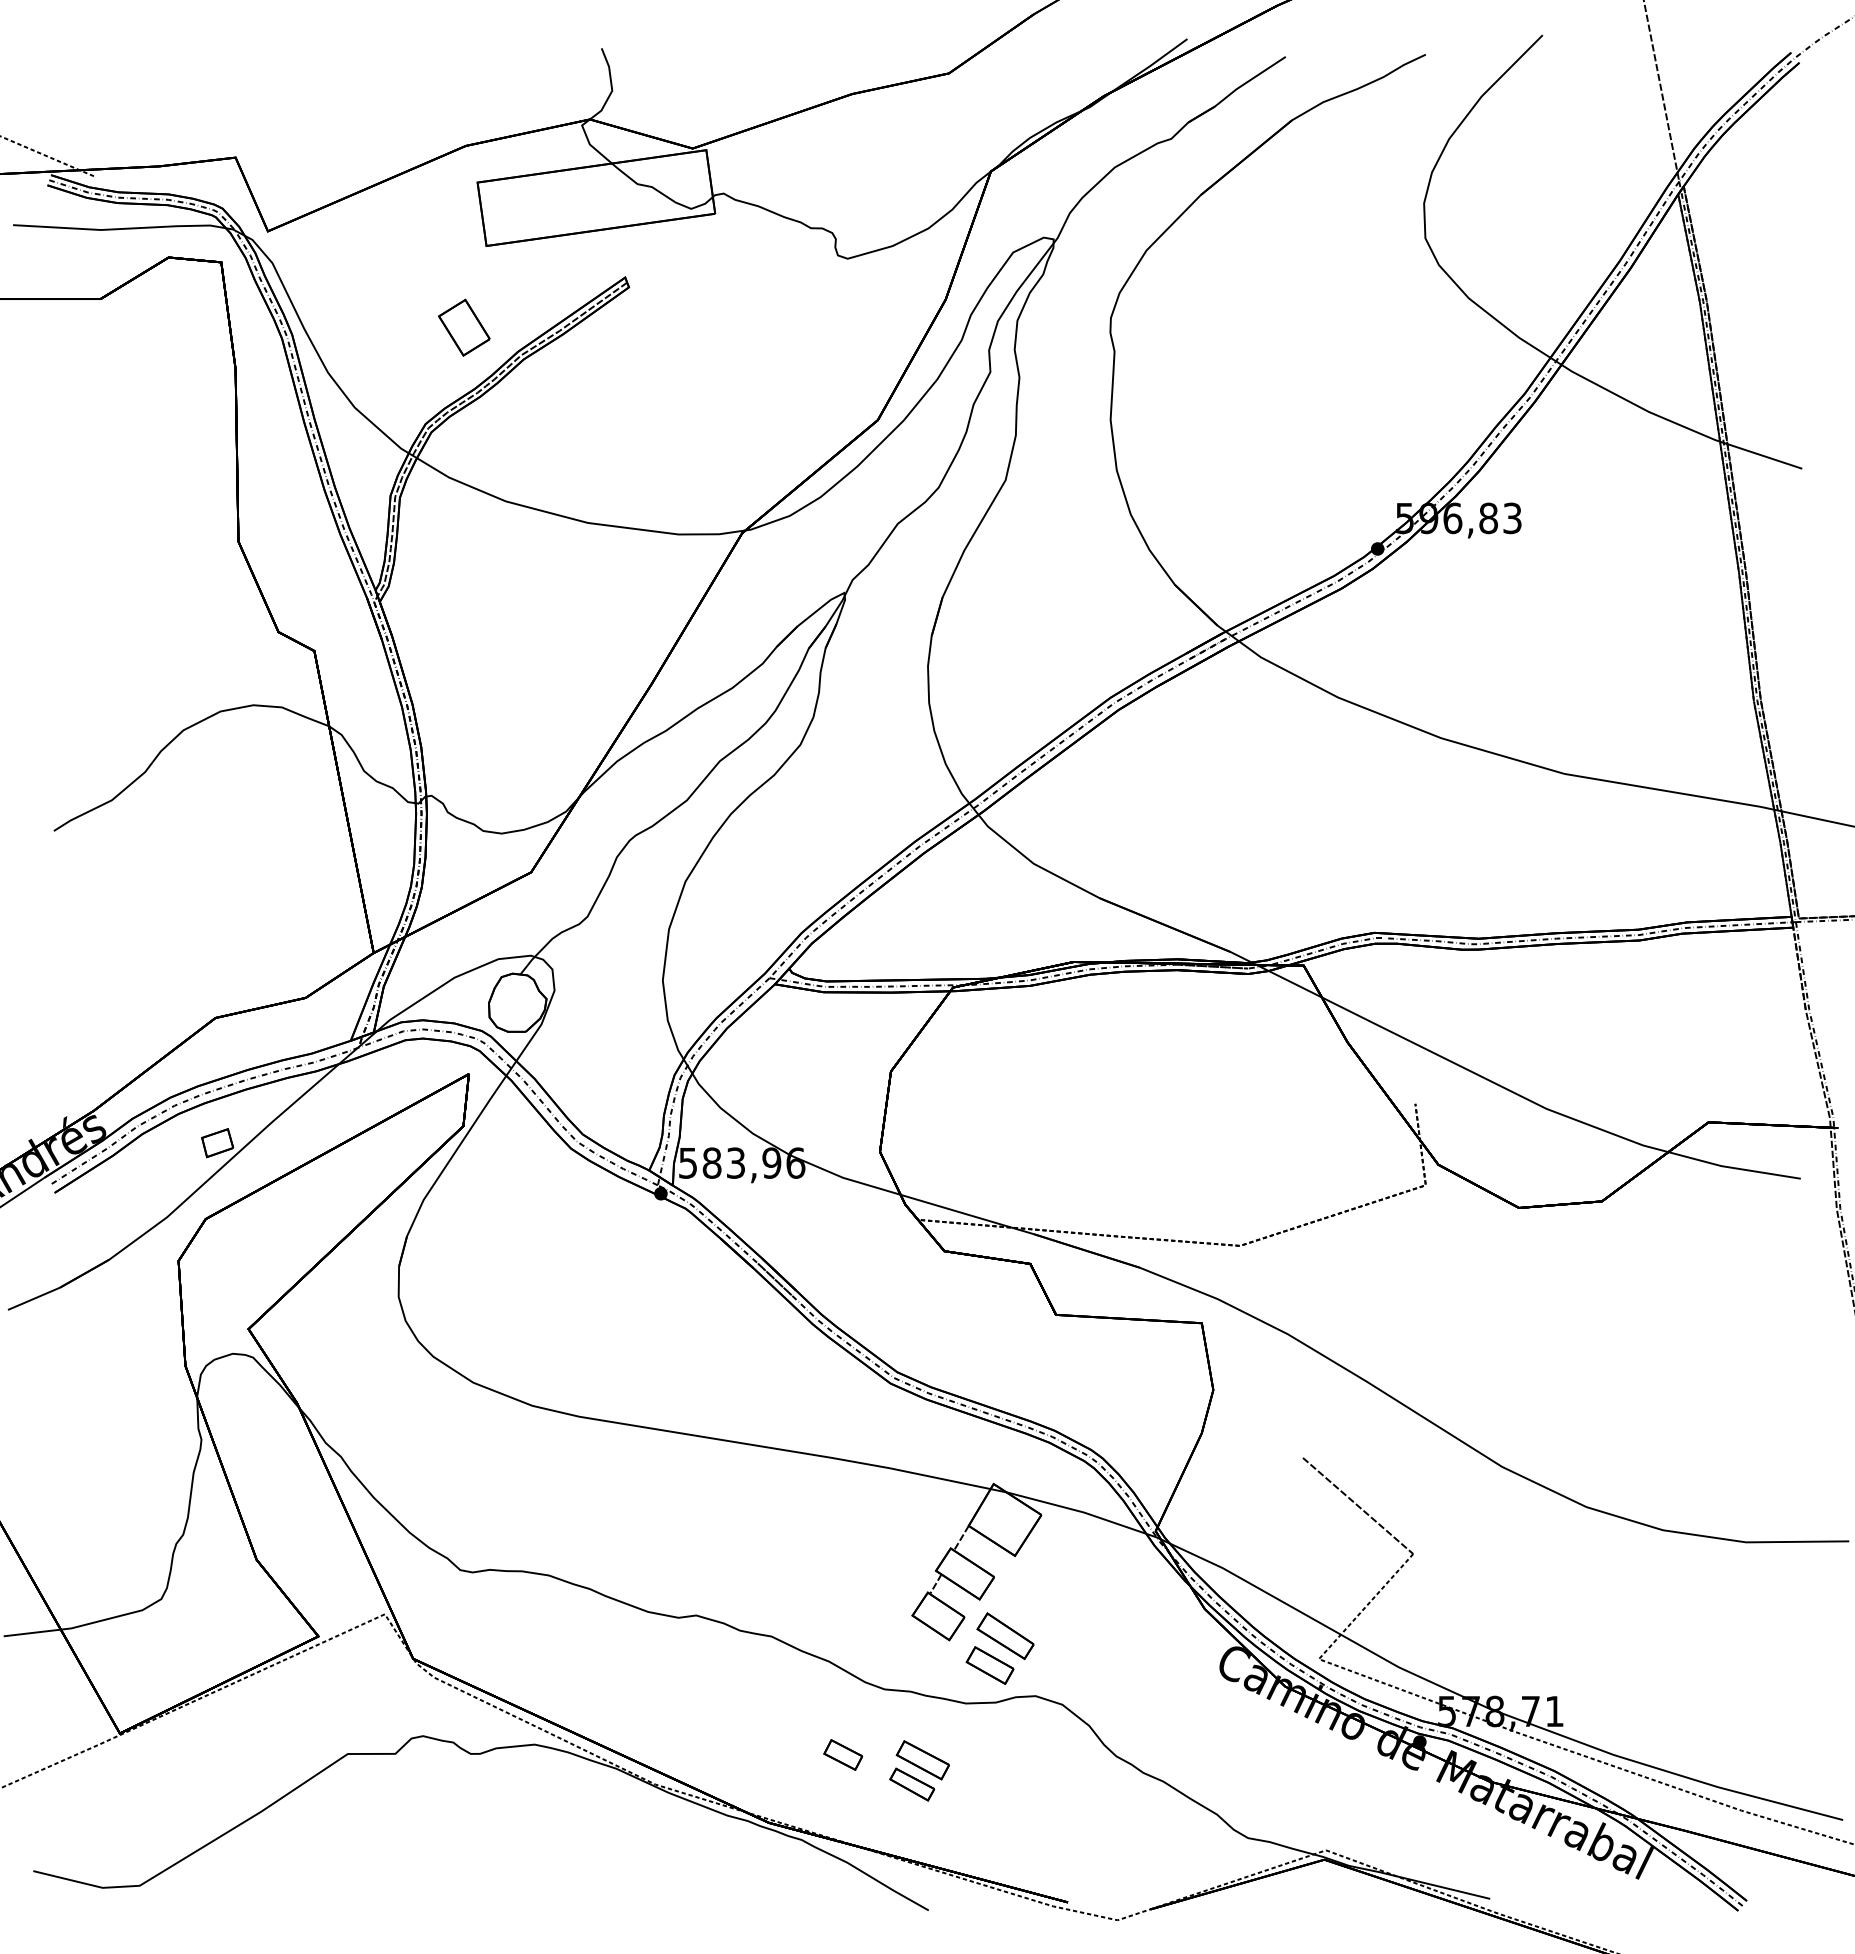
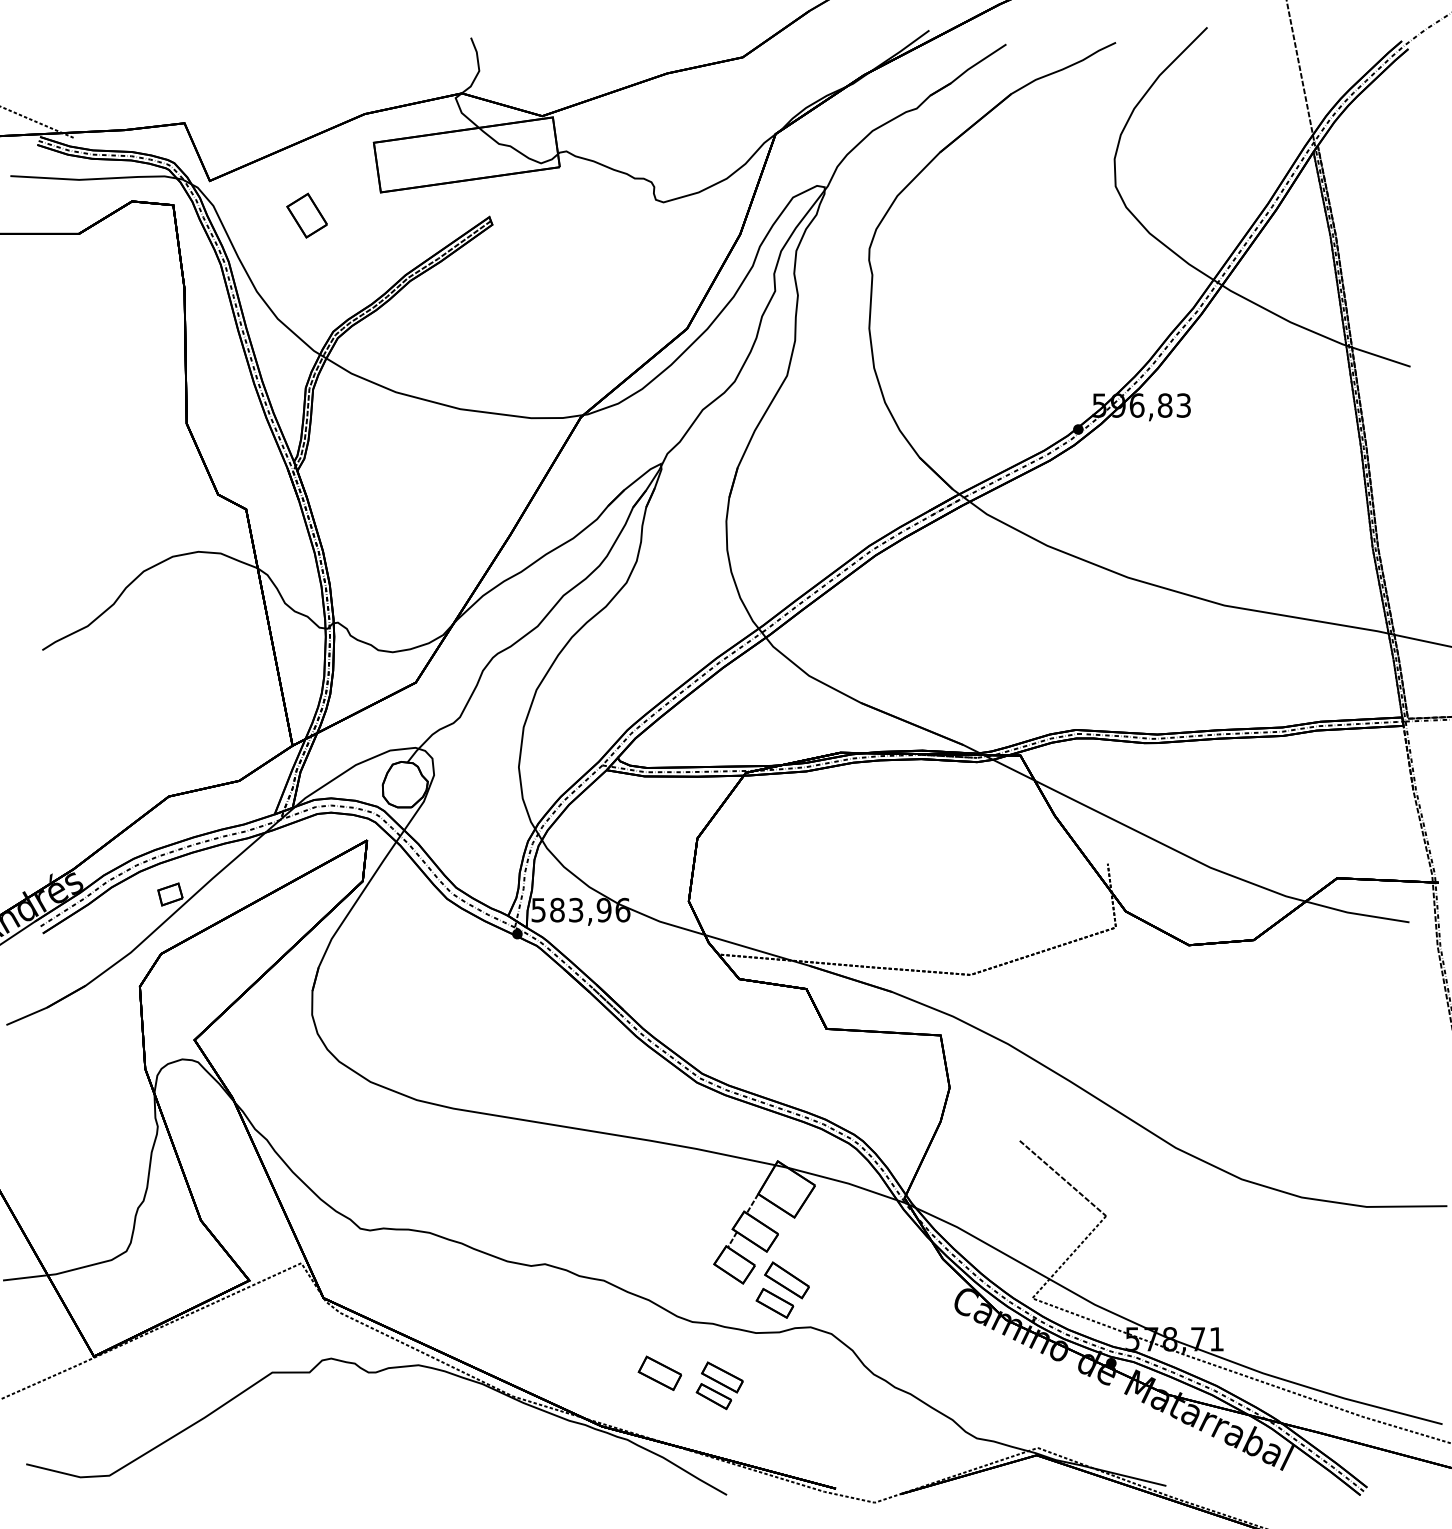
part: (463, 327) -> (306, 215), moved
part: (843, 1754) -> (660, 1372), size x1.43

